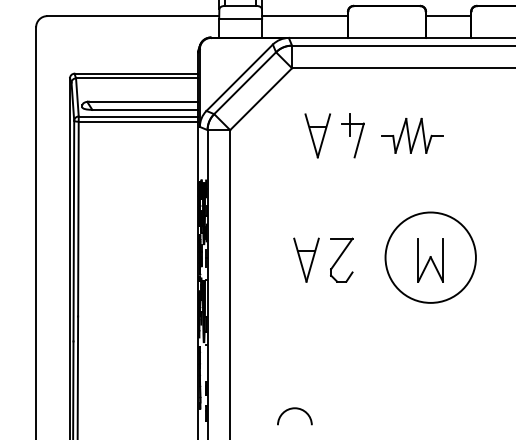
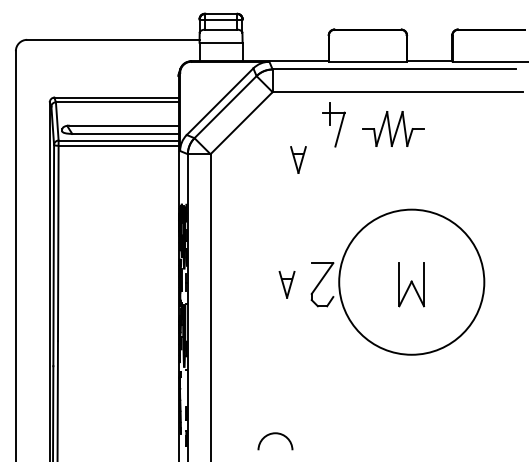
line: (304, 15) -> (285, 39), removed
line: (448, 15) -> (429, 39), removed
part: (317, 135) -> (298, 159), size x0.6
part: (352, 135) -> (333, 124), moved
part: (412, 135) -> (393, 128), moved
circle: (430, 256) -> (411, 281), size x1.6
part: (305, 259) -> (286, 284), size x0.6

